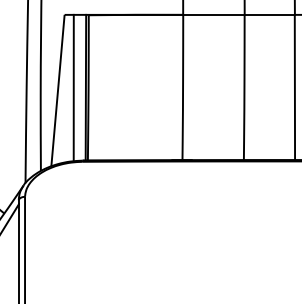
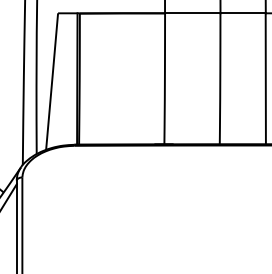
line: (73, 88) -> (66, 79), removed

